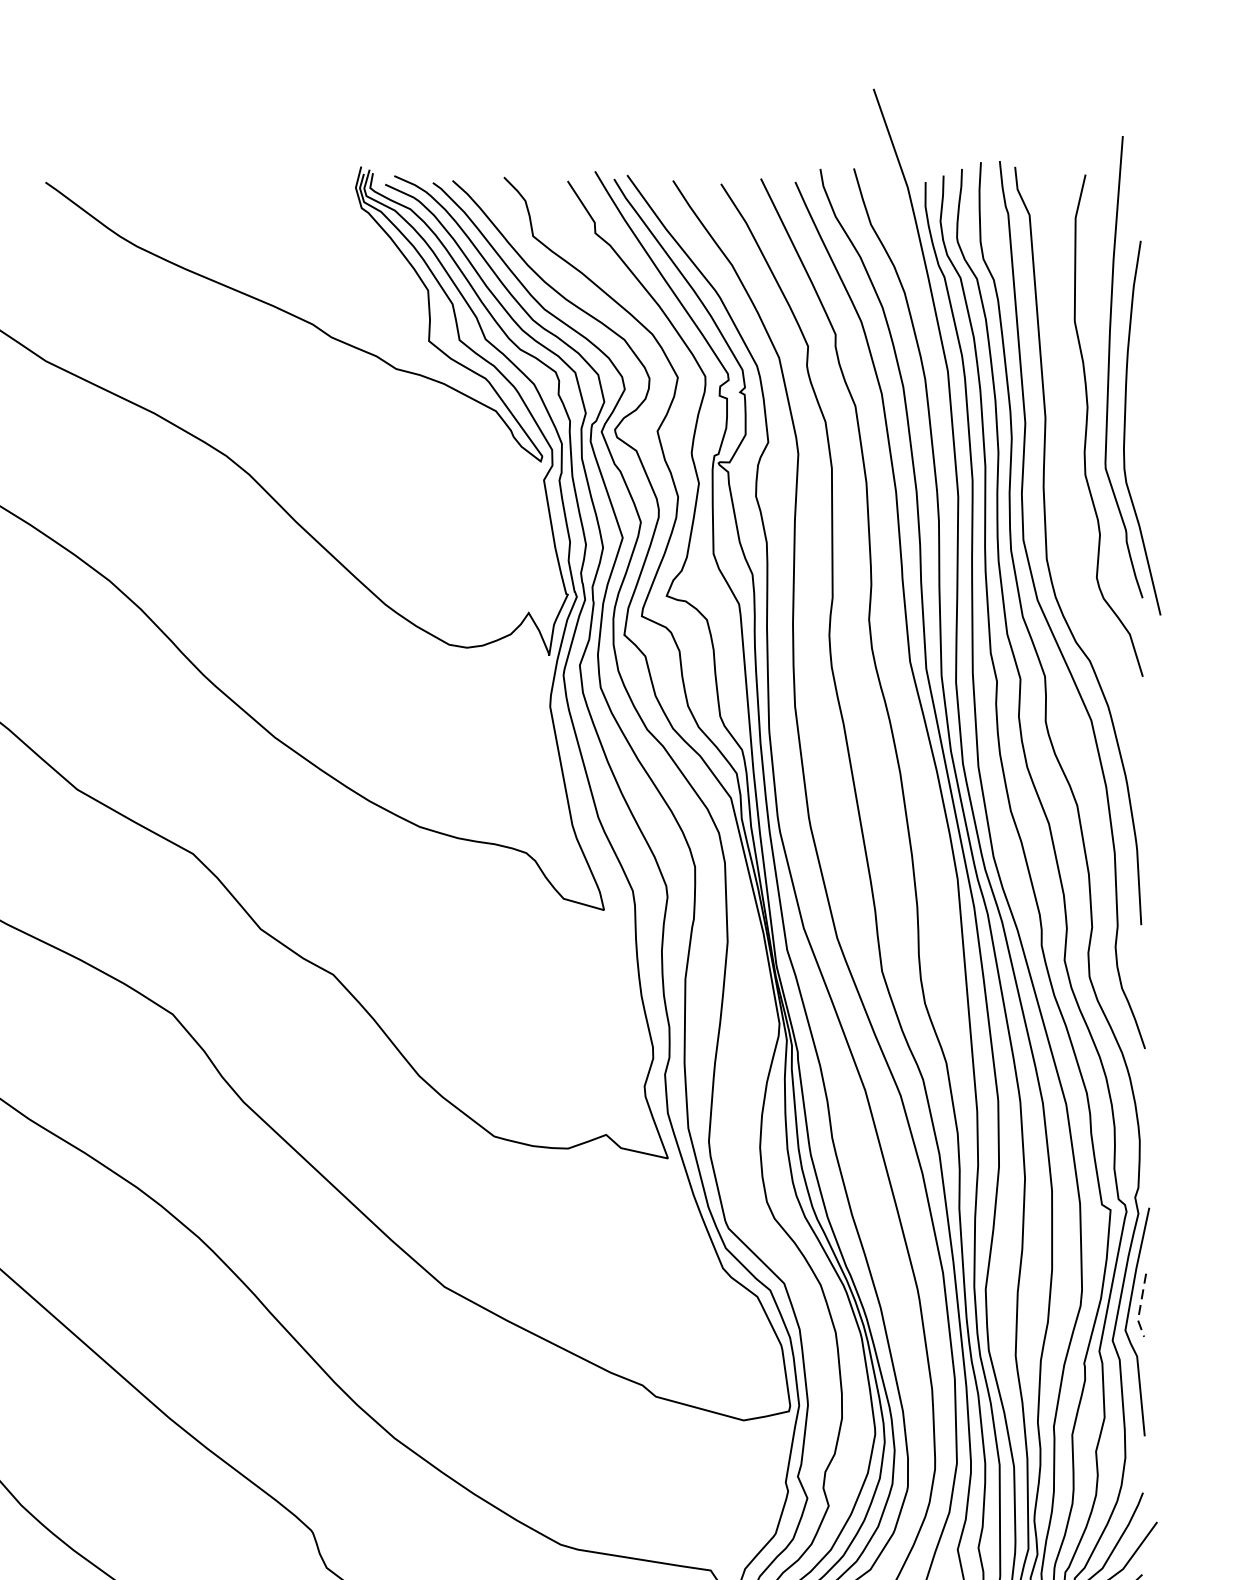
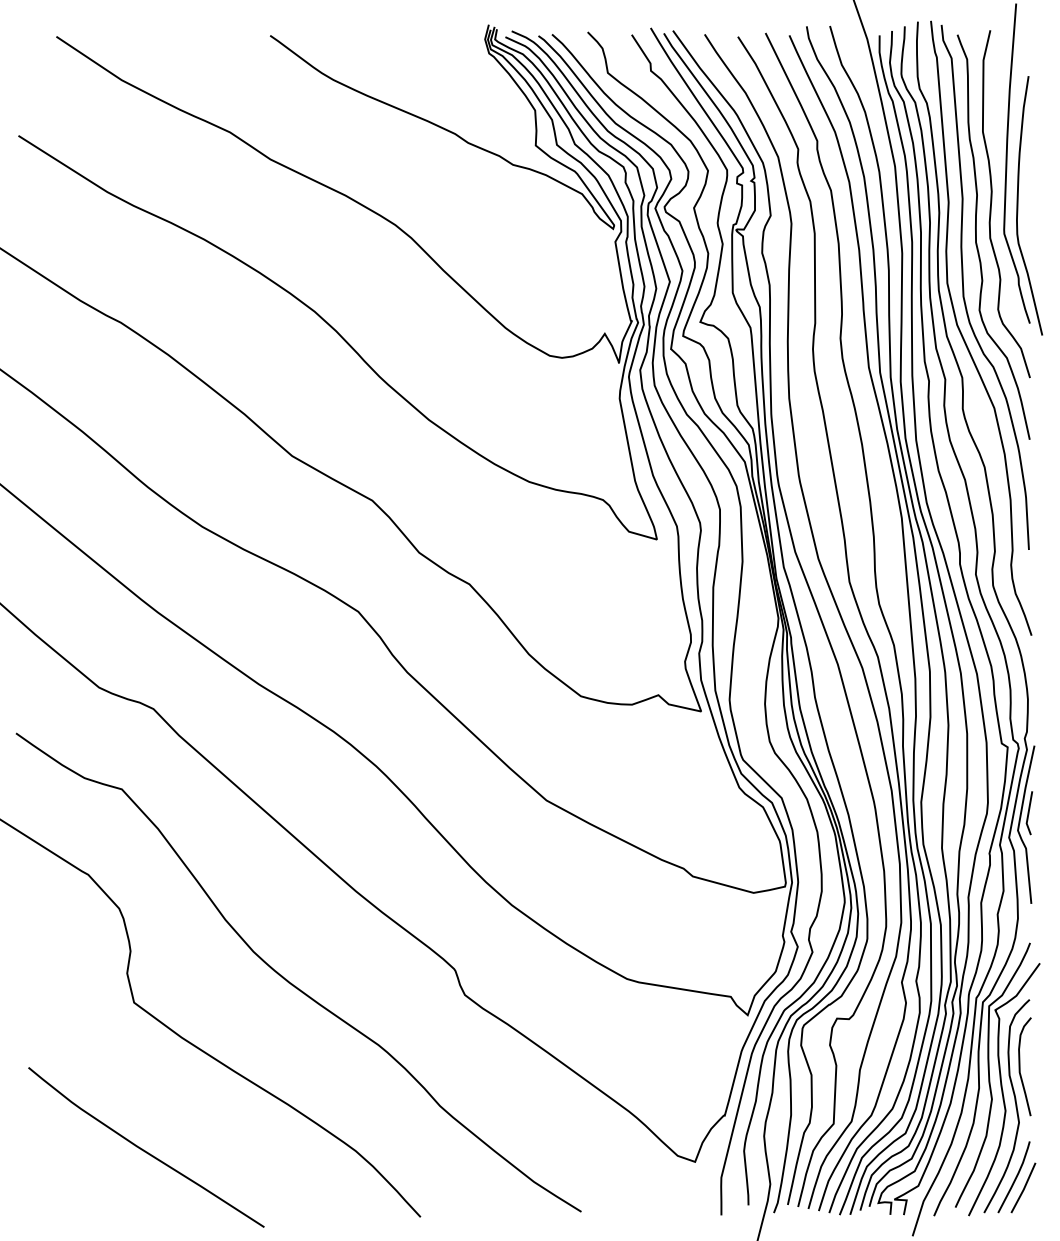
curve: (1065, 472) -> (976, 236), added
line: (1140, 1307) -> (1028, 814), dashed -> solid

